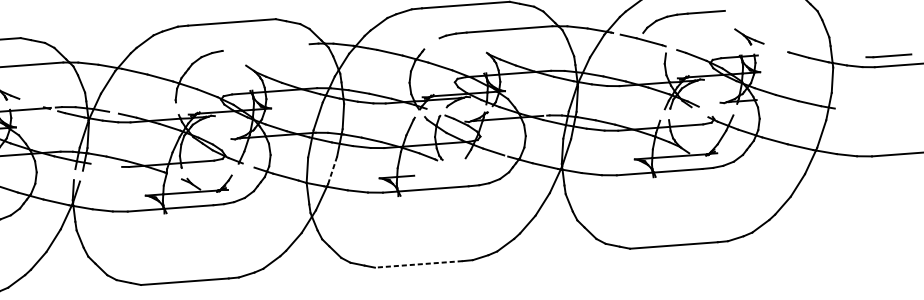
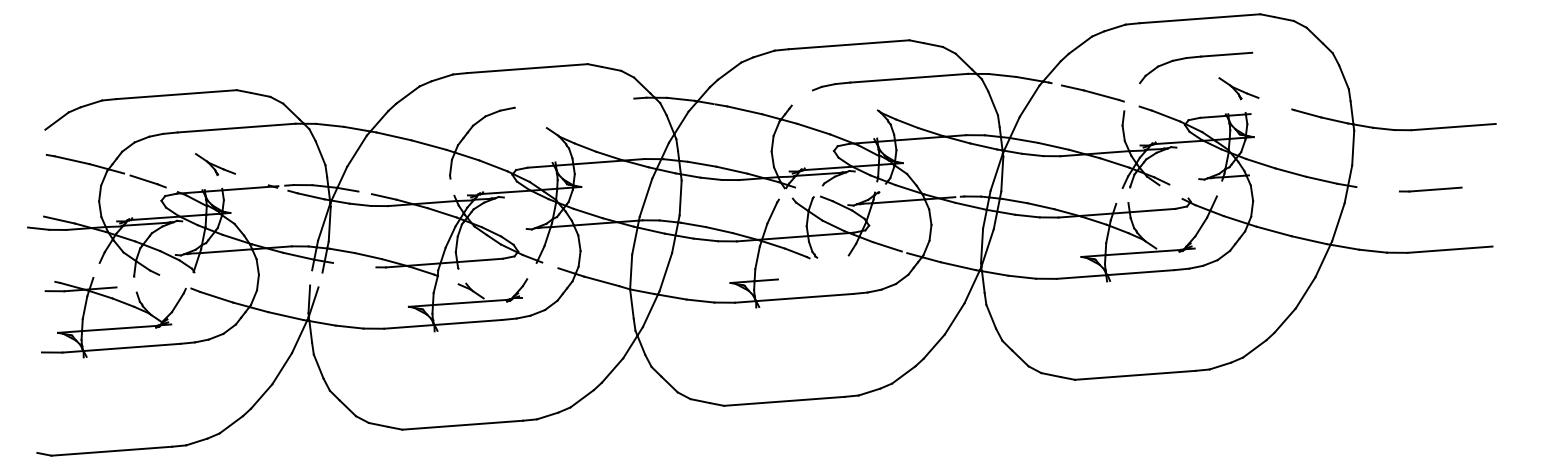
part: (682, 15) -> (1194, 58), moved
line: (888, 55) -> (1430, 189), moved
line: (332, 170) -> (665, 272), dashed -> solid
line: (418, 264) -> (784, 401), dashed -> solid

